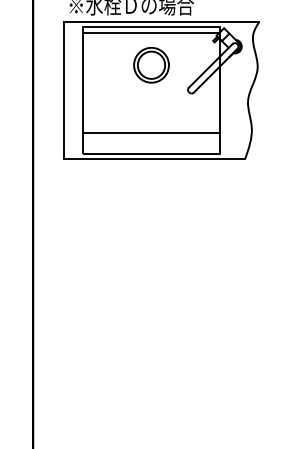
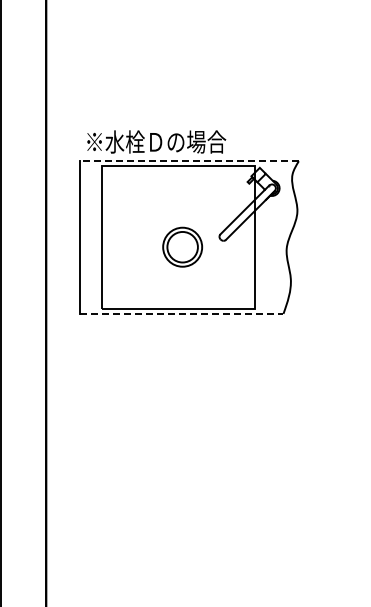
line: (161, 22) -> (189, 161), solid -> dashed
line: (151, 33) -> (178, 173), removed
part: (151, 64) -> (182, 246), moved
line: (151, 133) -> (178, 285), removed
line: (154, 158) -> (181, 313), solid -> dashed

